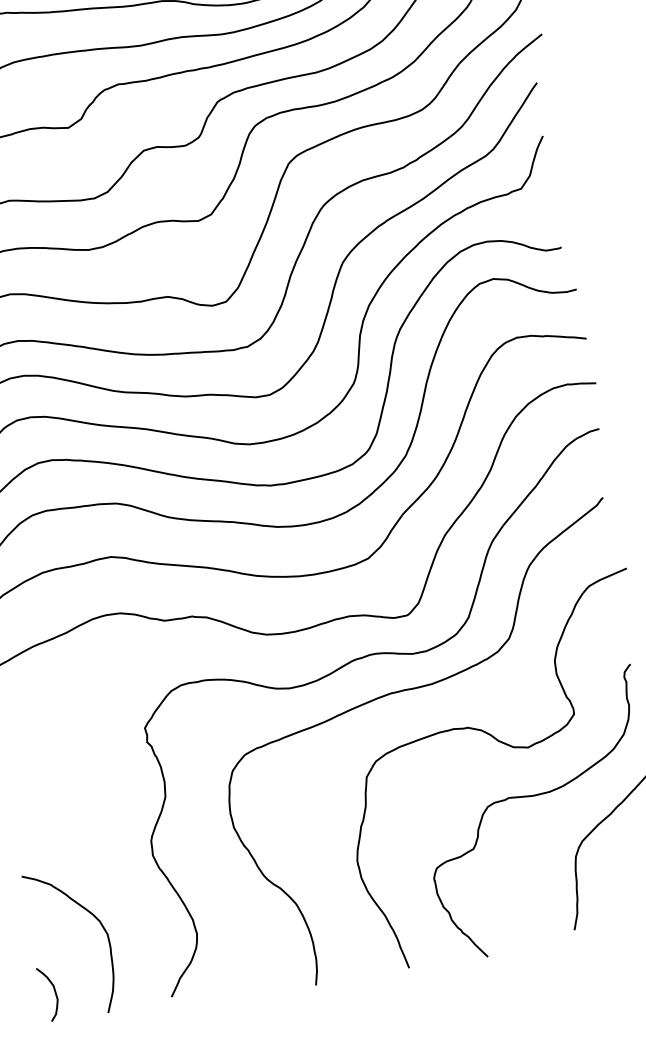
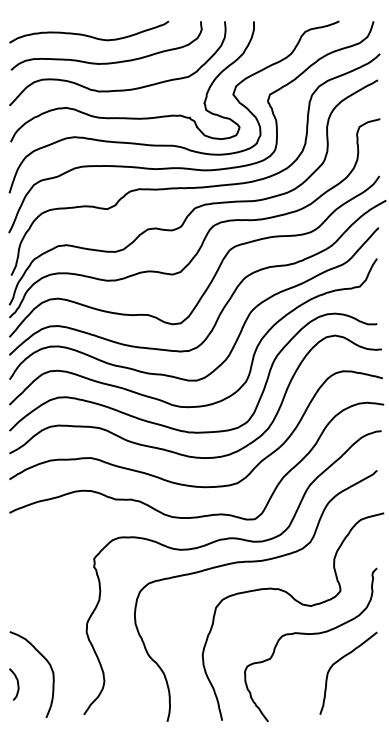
curve: (54, 993) -> (17, 684), moved

